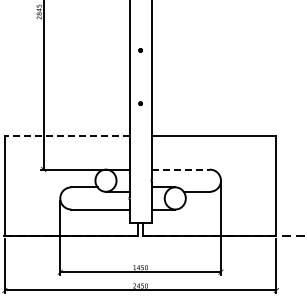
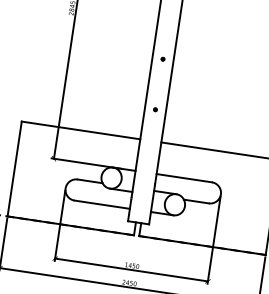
line: (66, 136) -> (80, 130), dashed -> solid
line: (181, 169) -> (184, 178), dashed -> solid

